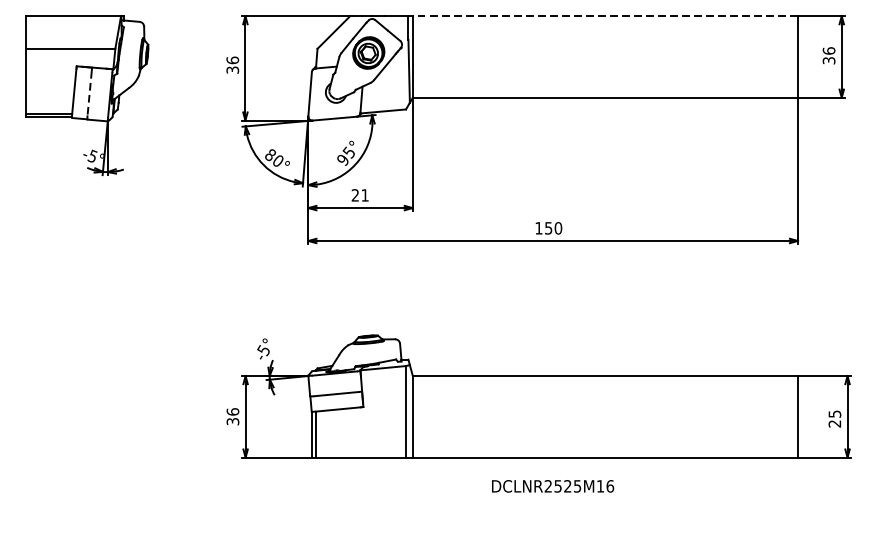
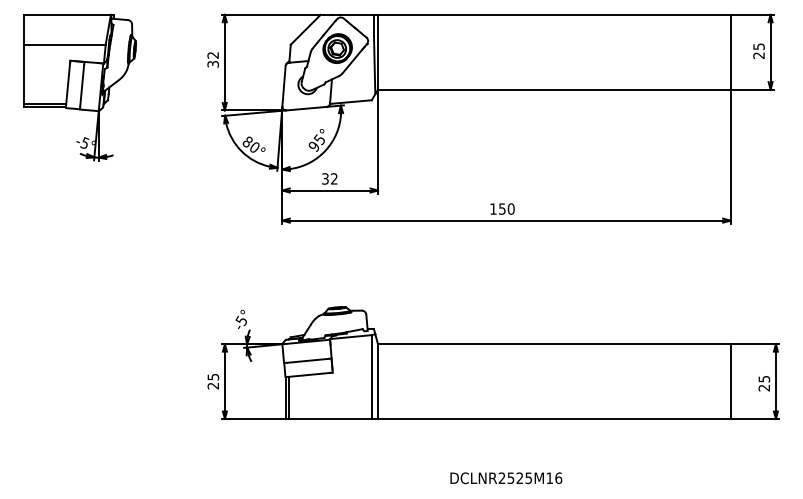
line: (604, 15) -> (553, 14), dashed -> solid
text: (828, 55) -> (758, 50), 36 -> 25
text: (232, 59) -> (212, 54), 36 -> 32
line: (89, 93) -> (82, 85), dashed -> solid
text: (359, 194) -> (329, 178), 21 -> 32
text: (233, 416) -> (213, 381), 36 -> 25
text: (553, 486) -> (506, 478), moved

